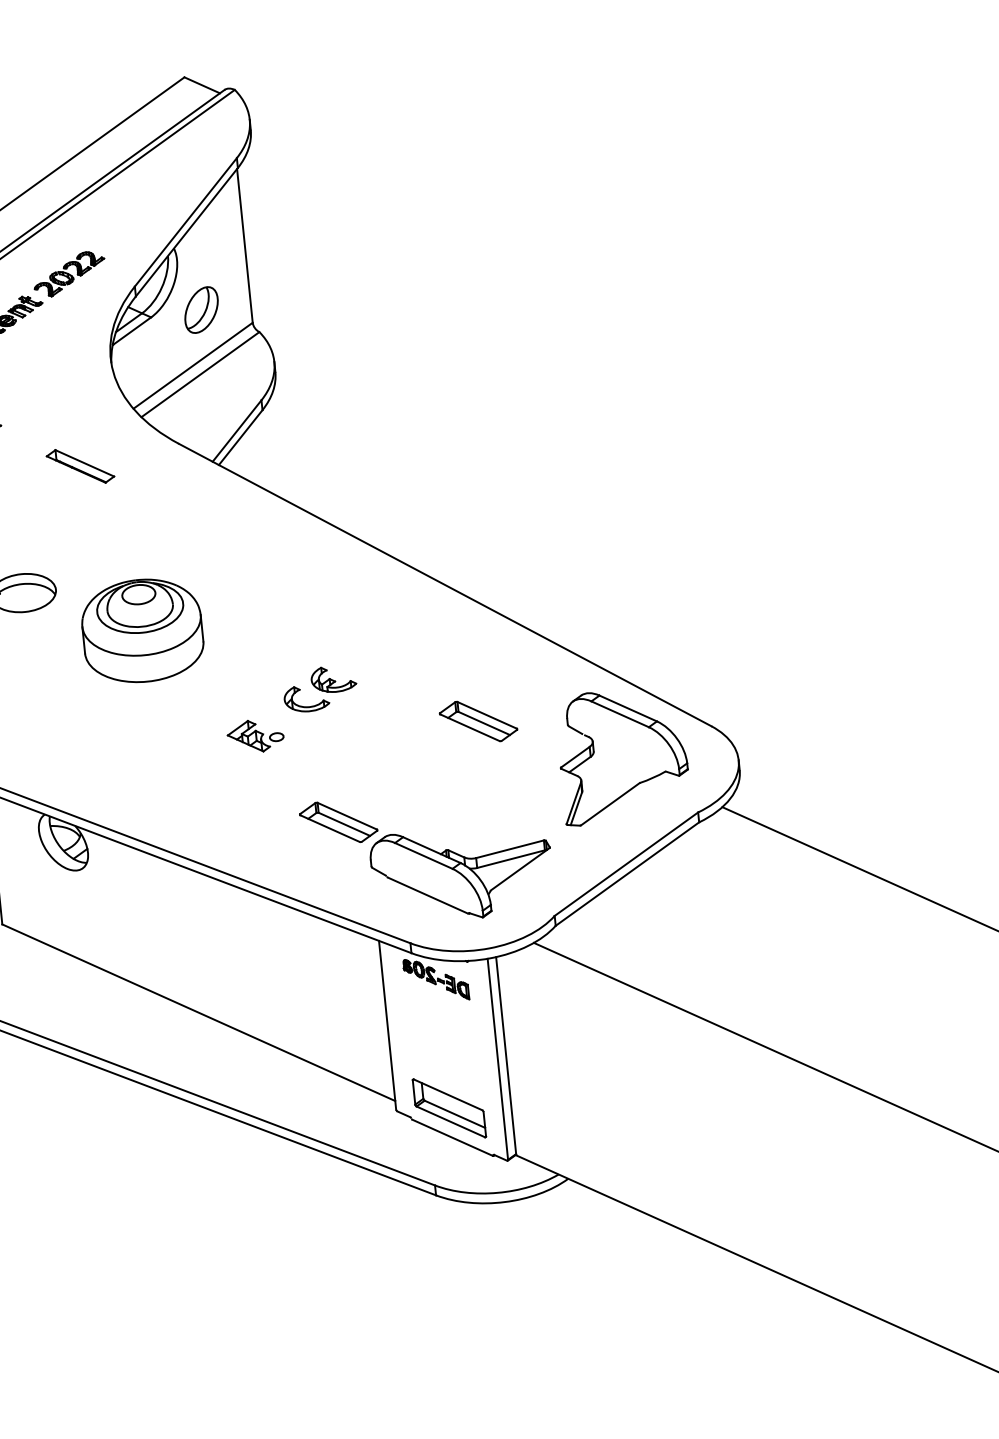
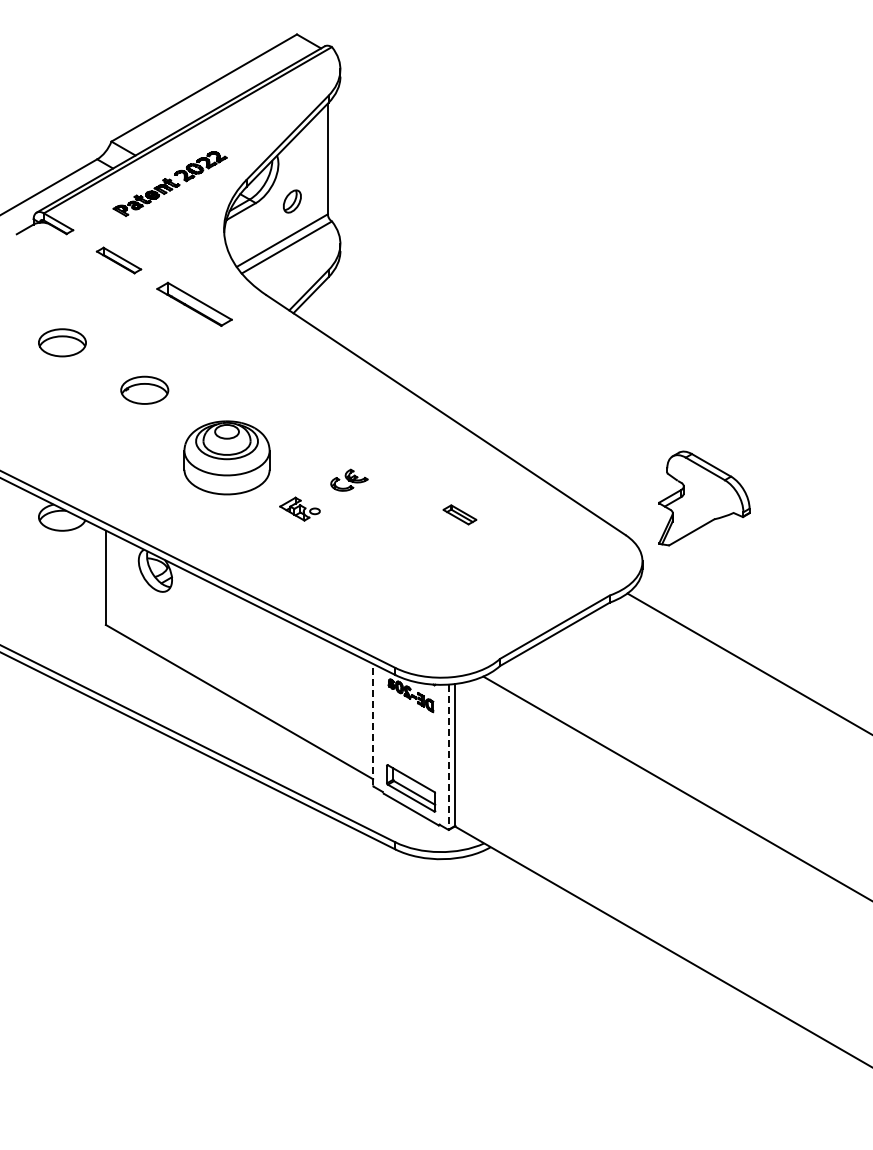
part: (201, 309) -> (292, 201), size x0.7
part: (80, 465) -> (194, 303), size x1.6
part: (141, 630) -> (226, 457), moved
part: (320, 689) -> (349, 480), size x0.7
part: (477, 721) -> (459, 514), size x0.6
part: (623, 755) -> (704, 498), moved
part: (427, 856) -> (413, 607), removed
line: (388, 1024) -> (373, 724), solid -> dashed
line: (498, 1060) -> (449, 757), solid -> dashed

